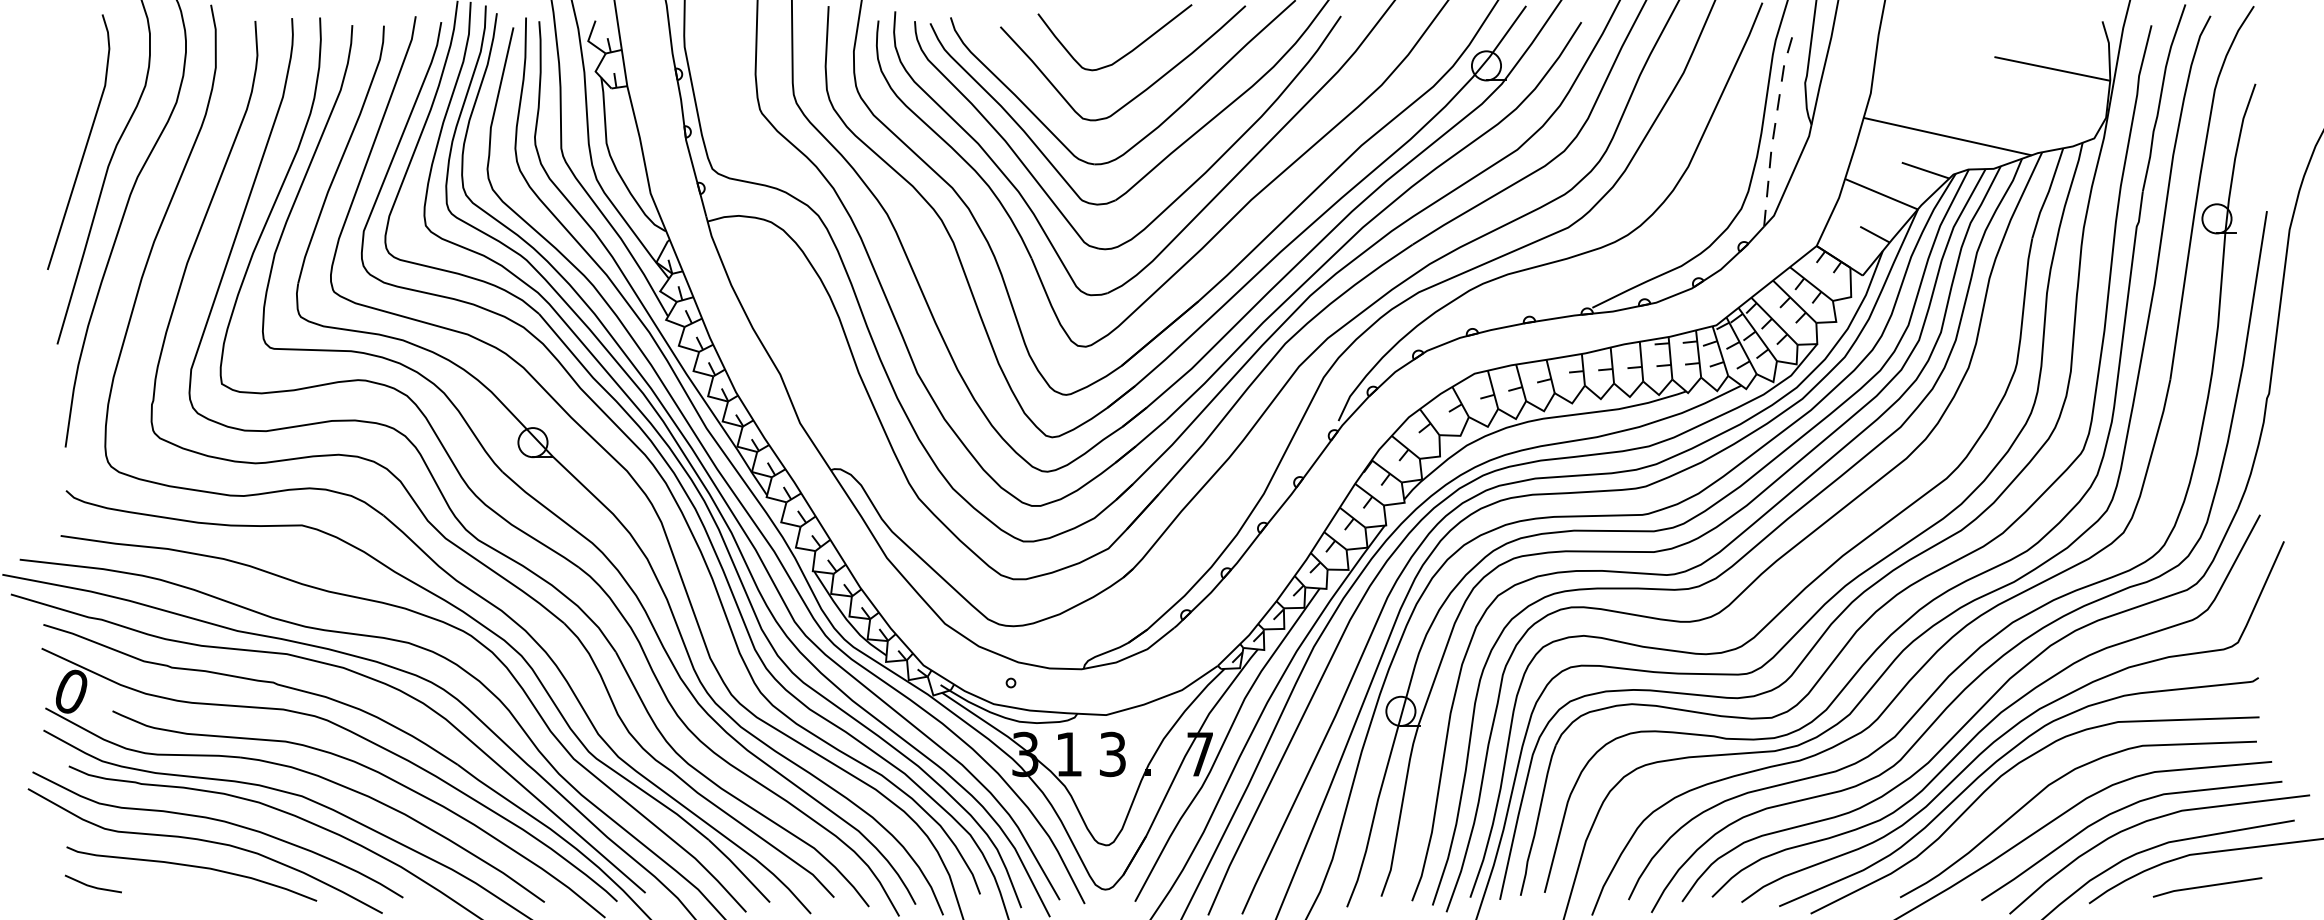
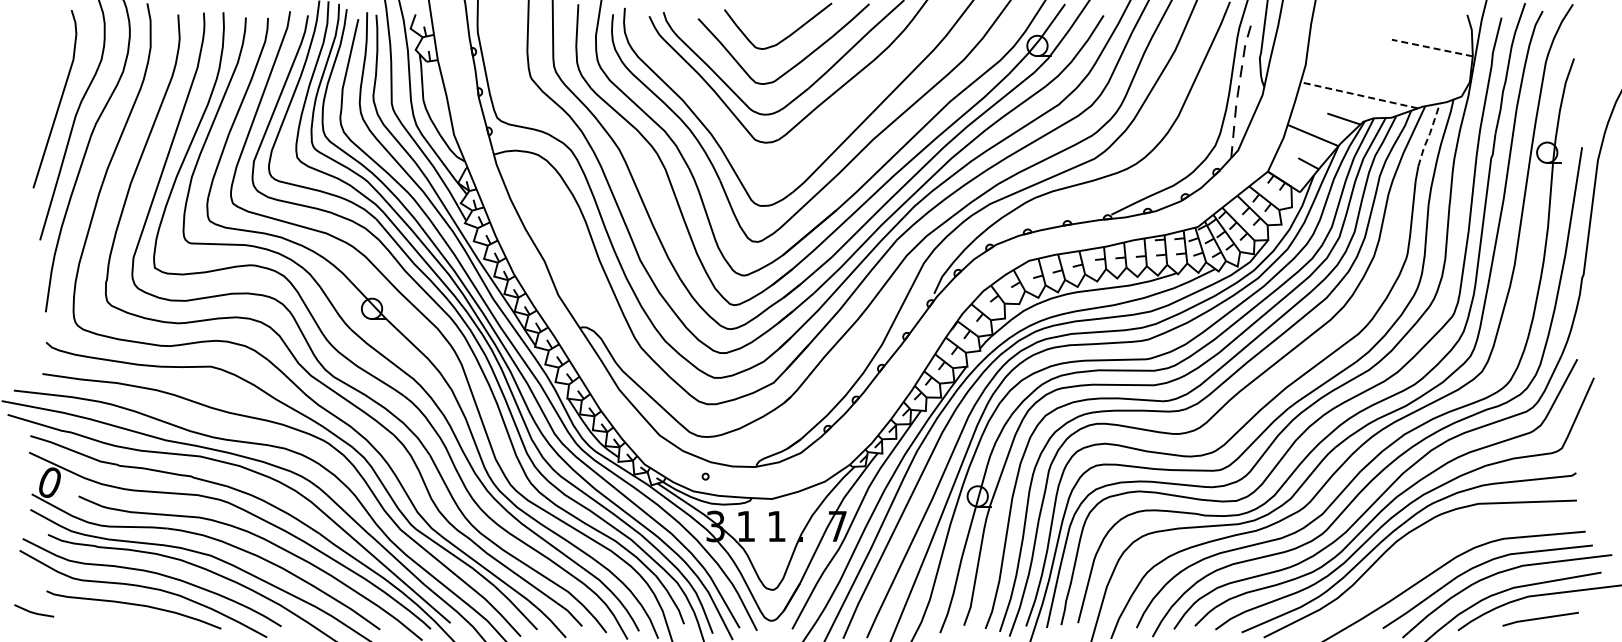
line: (2051, 68) -> (1431, 47), solid -> dashed
line: (1946, 136) -> (1358, 95), solid -> dashed
part: (1182, 191) -> (825, 133), removed
line: (2048, 194) -> (1429, 135), solid -> dashed
text: (1112, 754) -> (776, 526), 3 -> 1
curve: (2055, 783) -> (1434, 546), removed
line: (93, 886) -> (34, 612), moved

